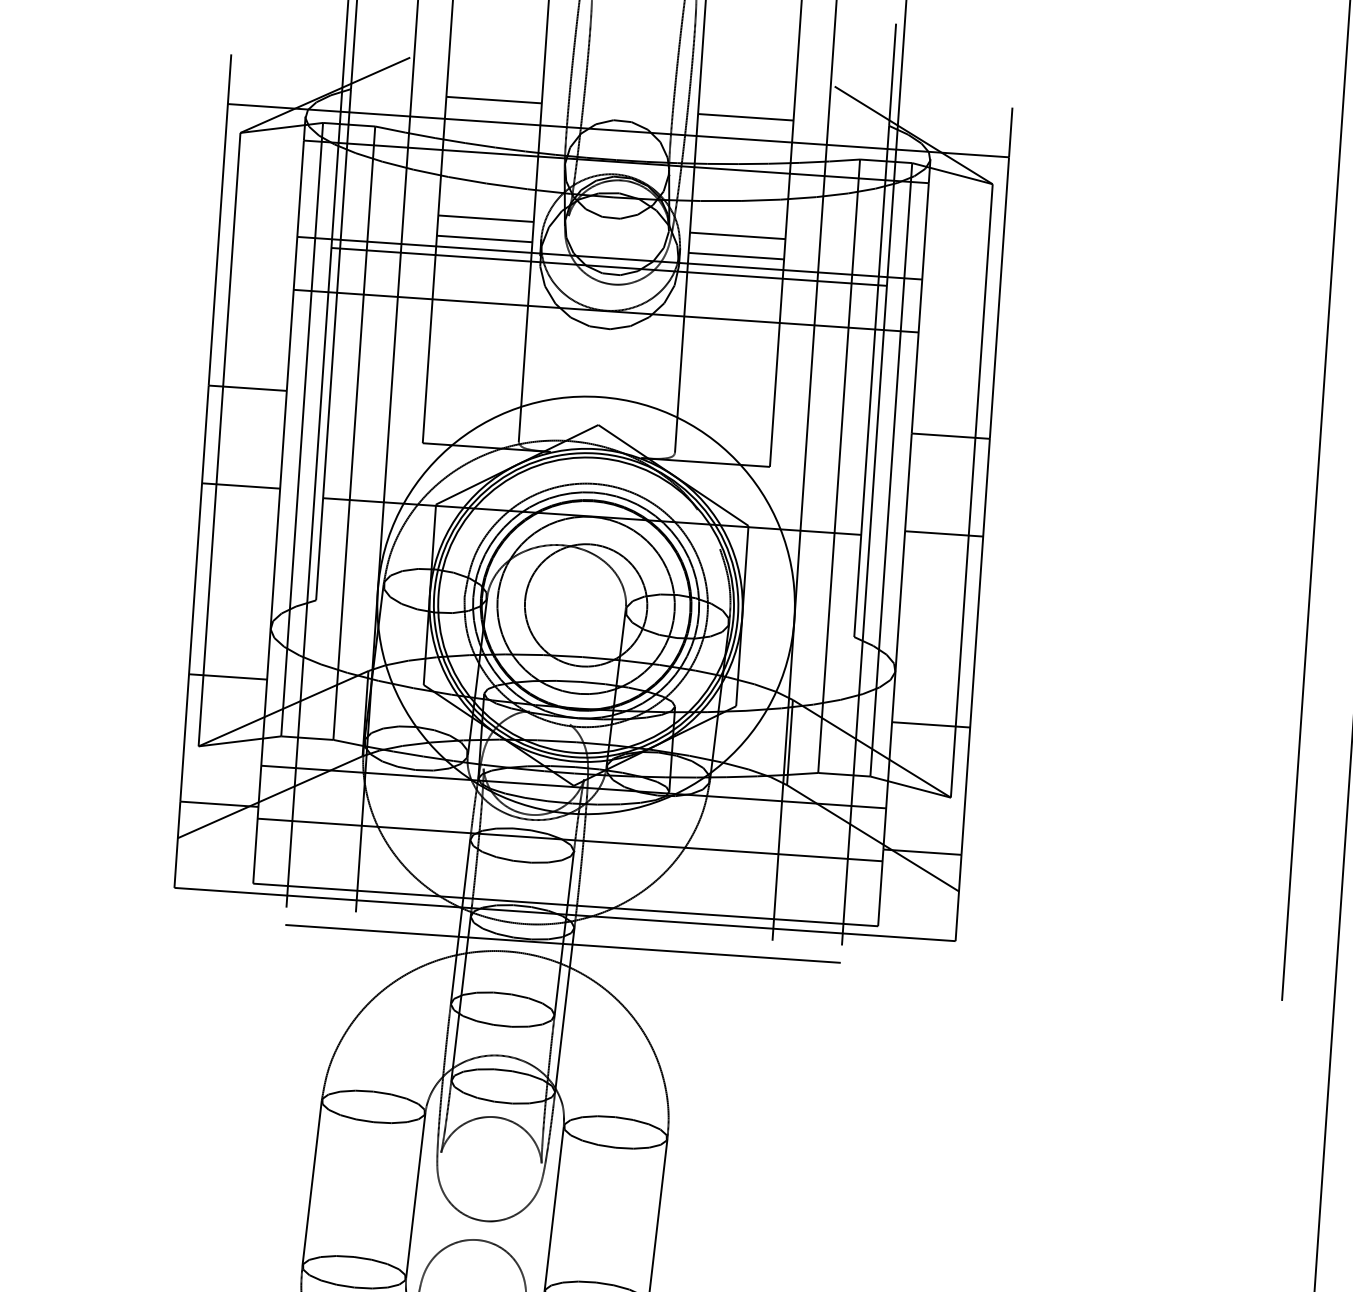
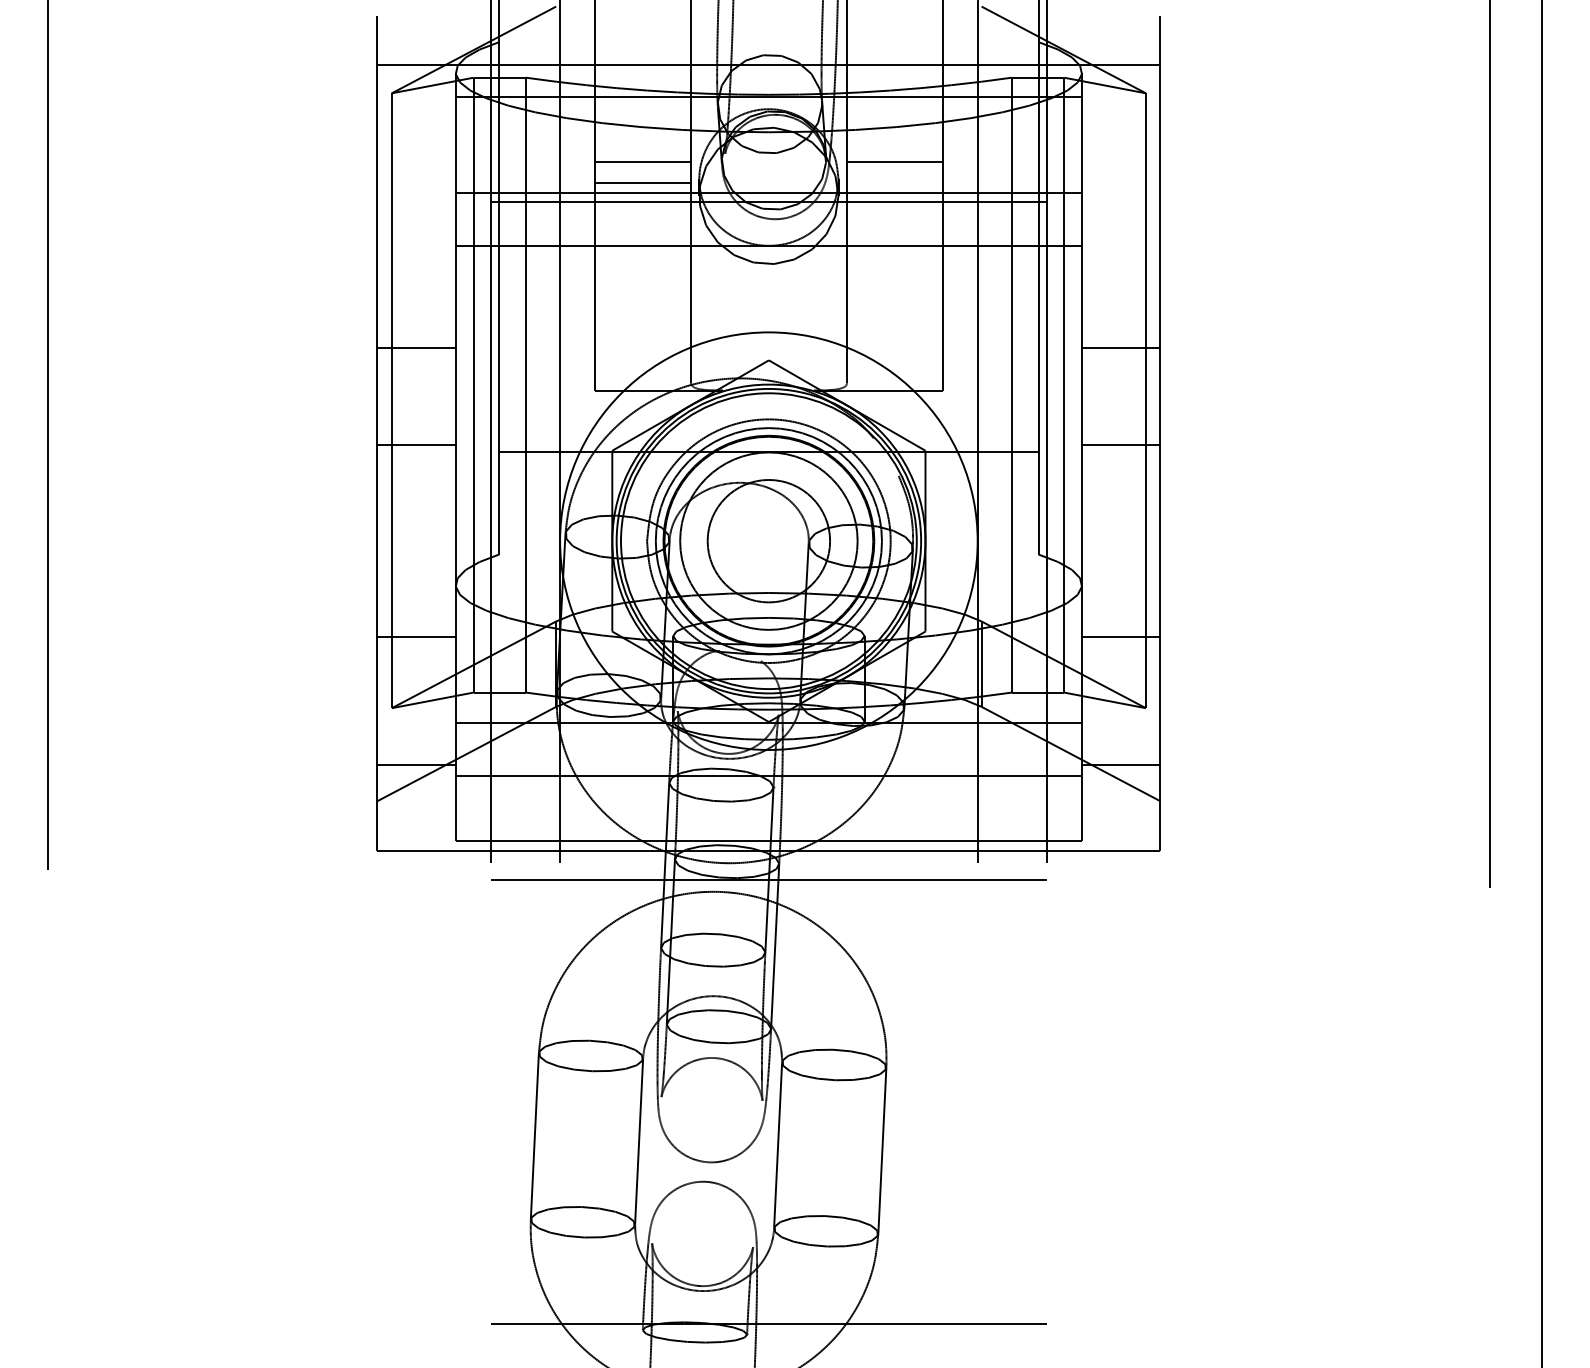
line: (493, 100) -> (642, 43), removed
line: (745, 117) -> (894, 43), removed
line: (735, 256) -> (894, 182), removed

